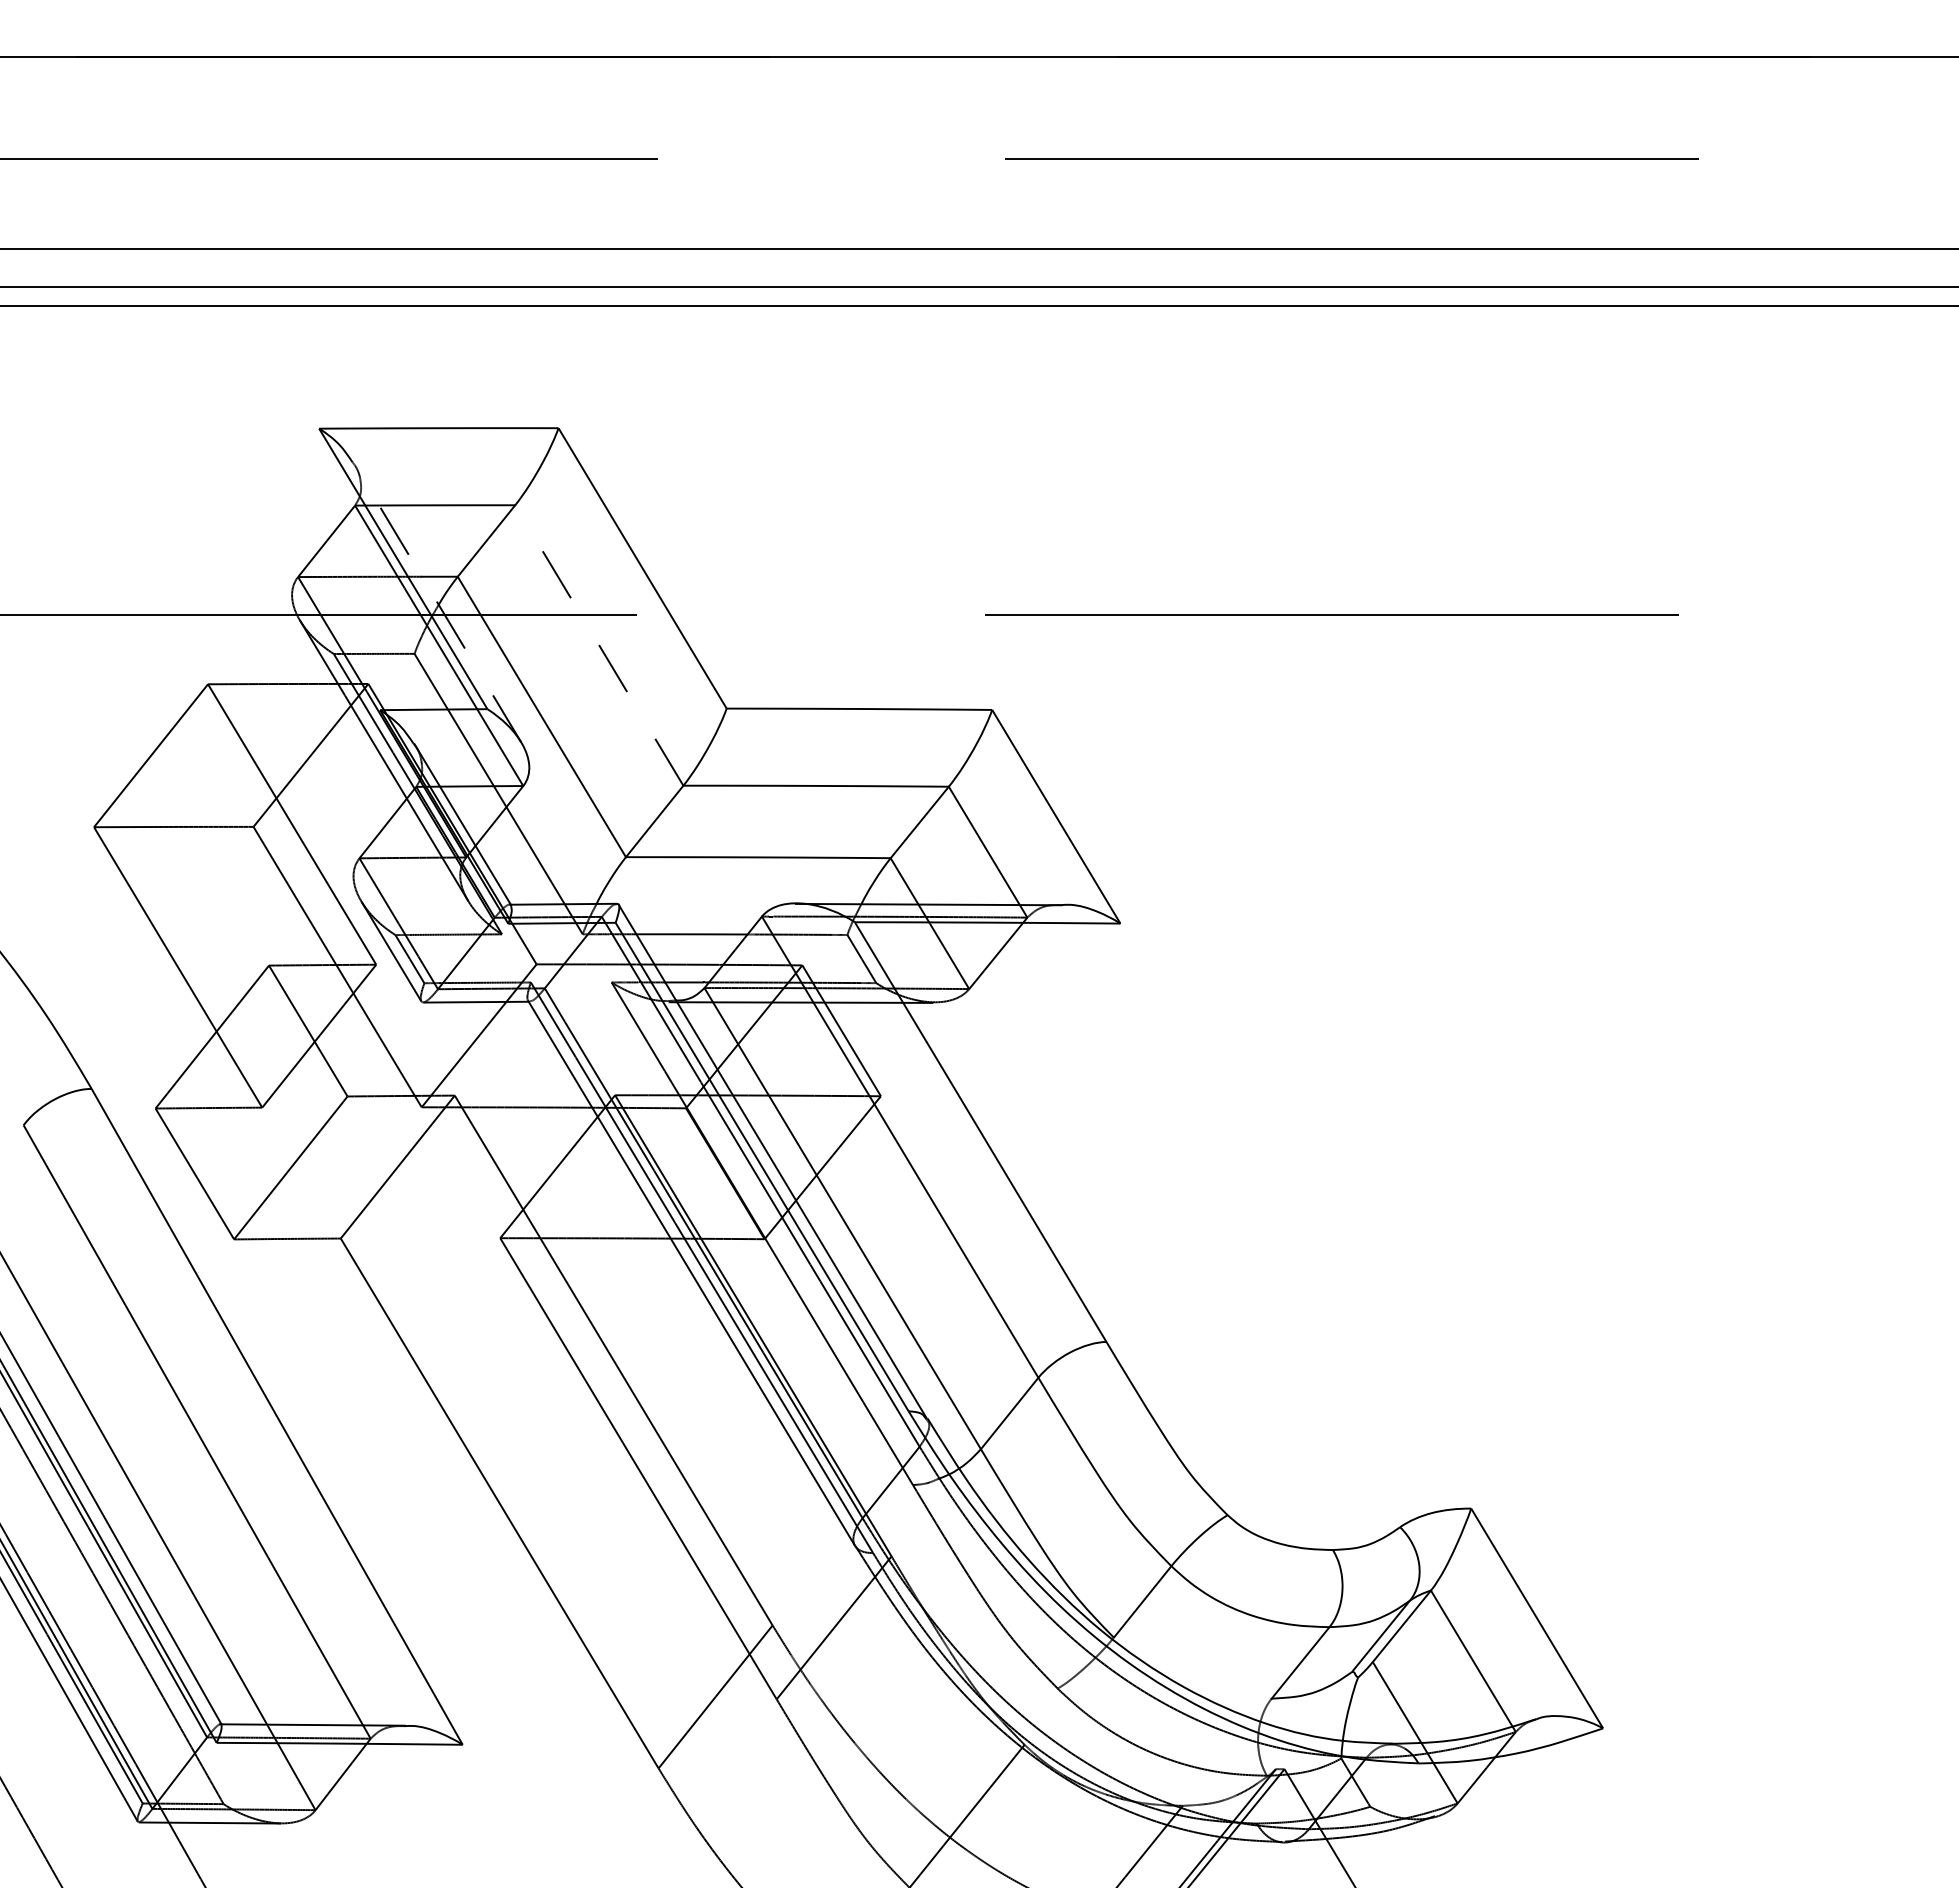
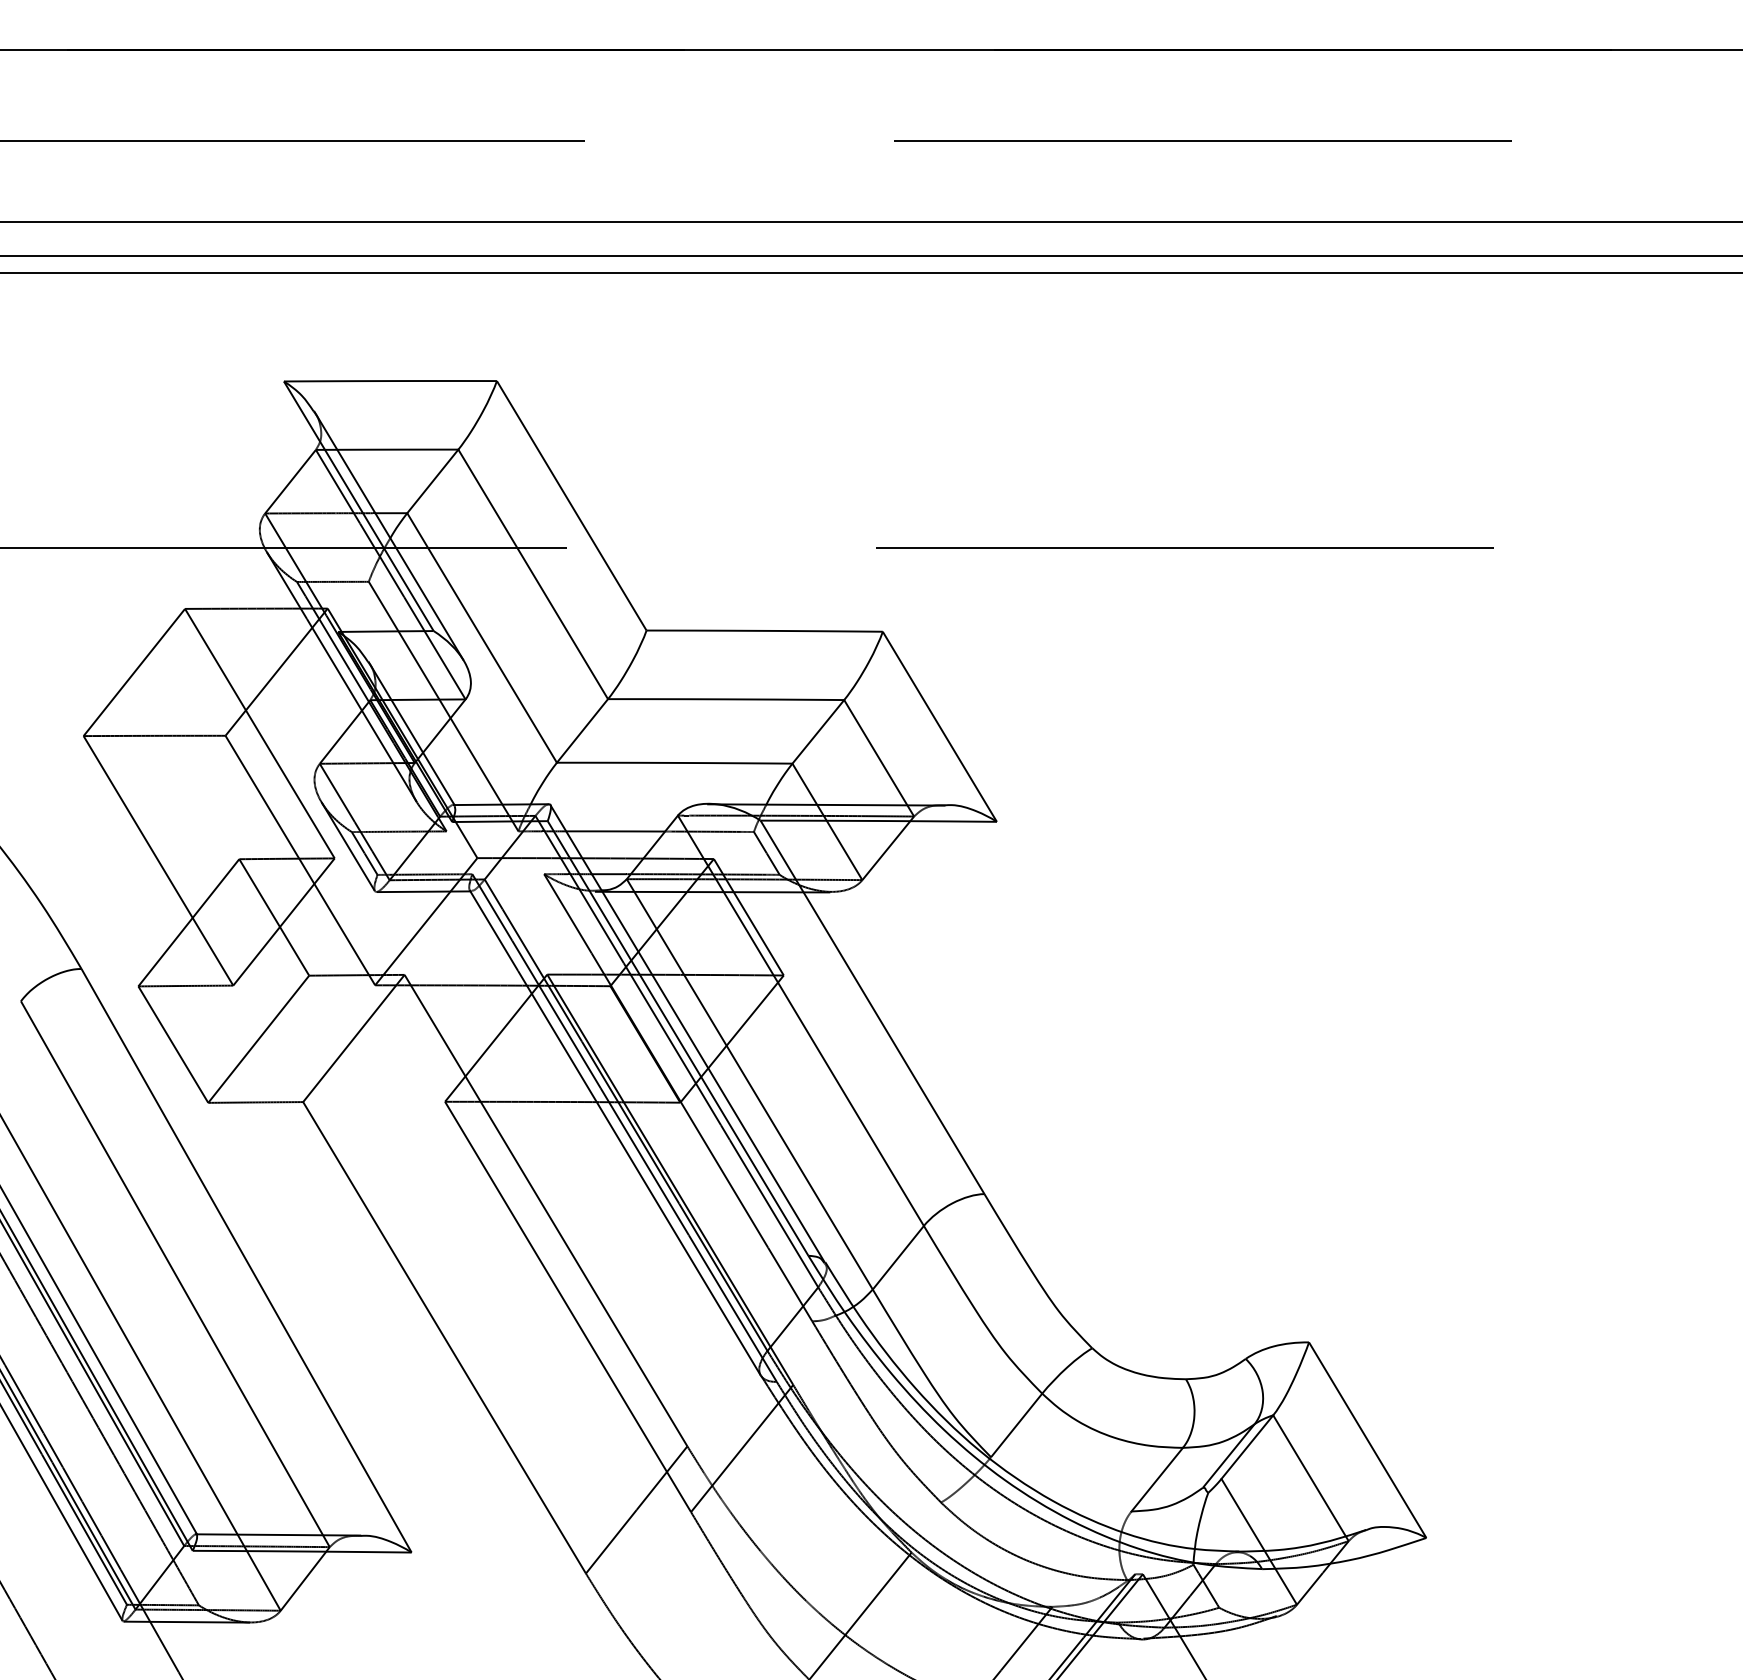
line: (437, 602) -> (389, 536), dashed -> solid
line: (598, 644) -> (532, 573), dashed -> solid

